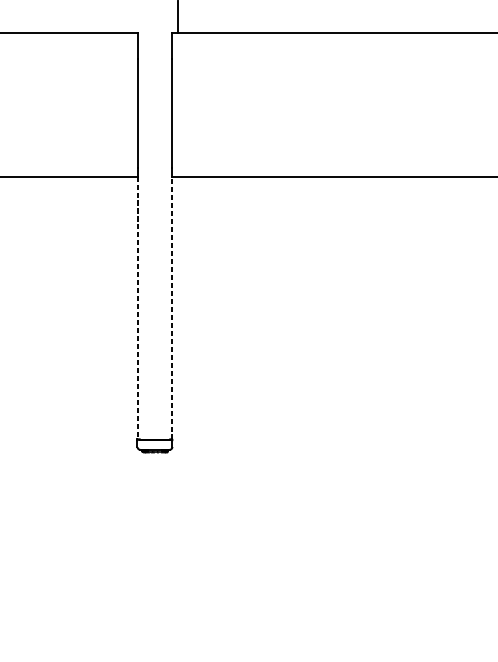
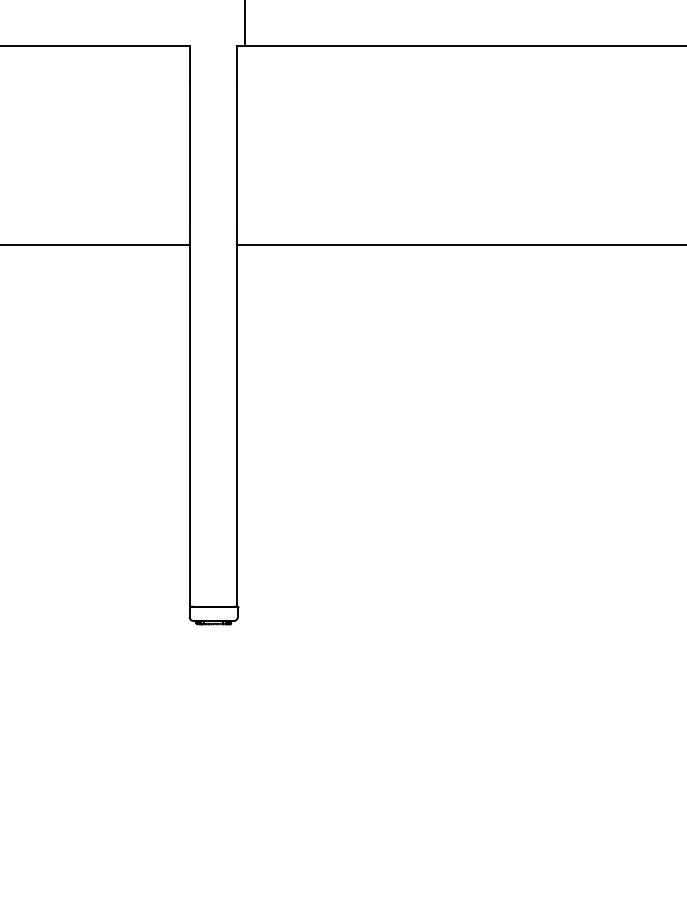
line: (172, 307) -> (237, 424), dashed -> solid
line: (138, 308) -> (190, 425), dashed -> solid

